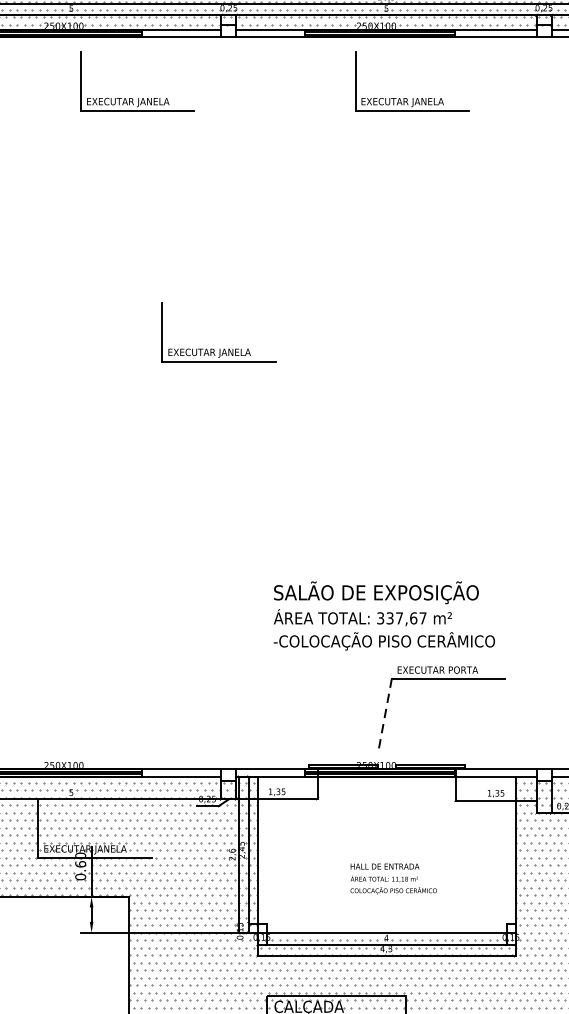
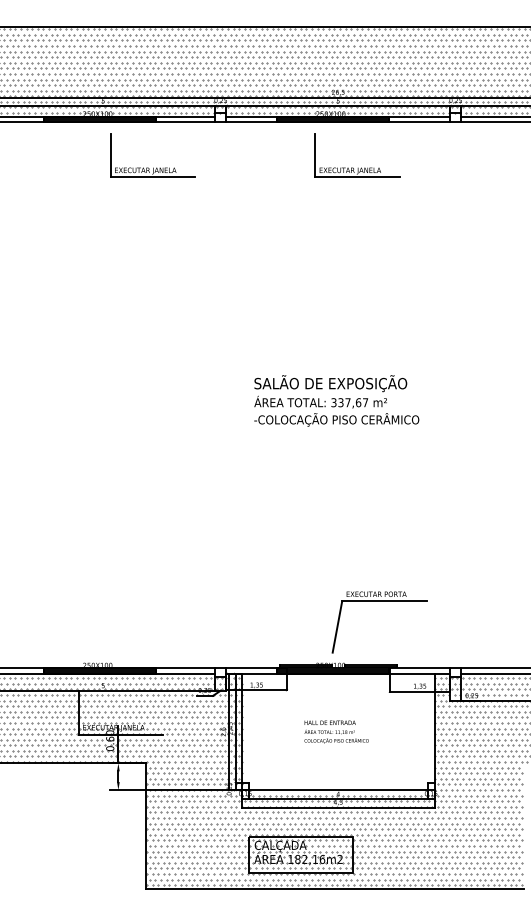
part: (220, 348) -> (214, 354), removed
text: (384, 615) -> (336, 400), moved
line: (385, 713) -> (337, 626), dashed -> solid
text: (393, 878) -> (336, 731), moved

